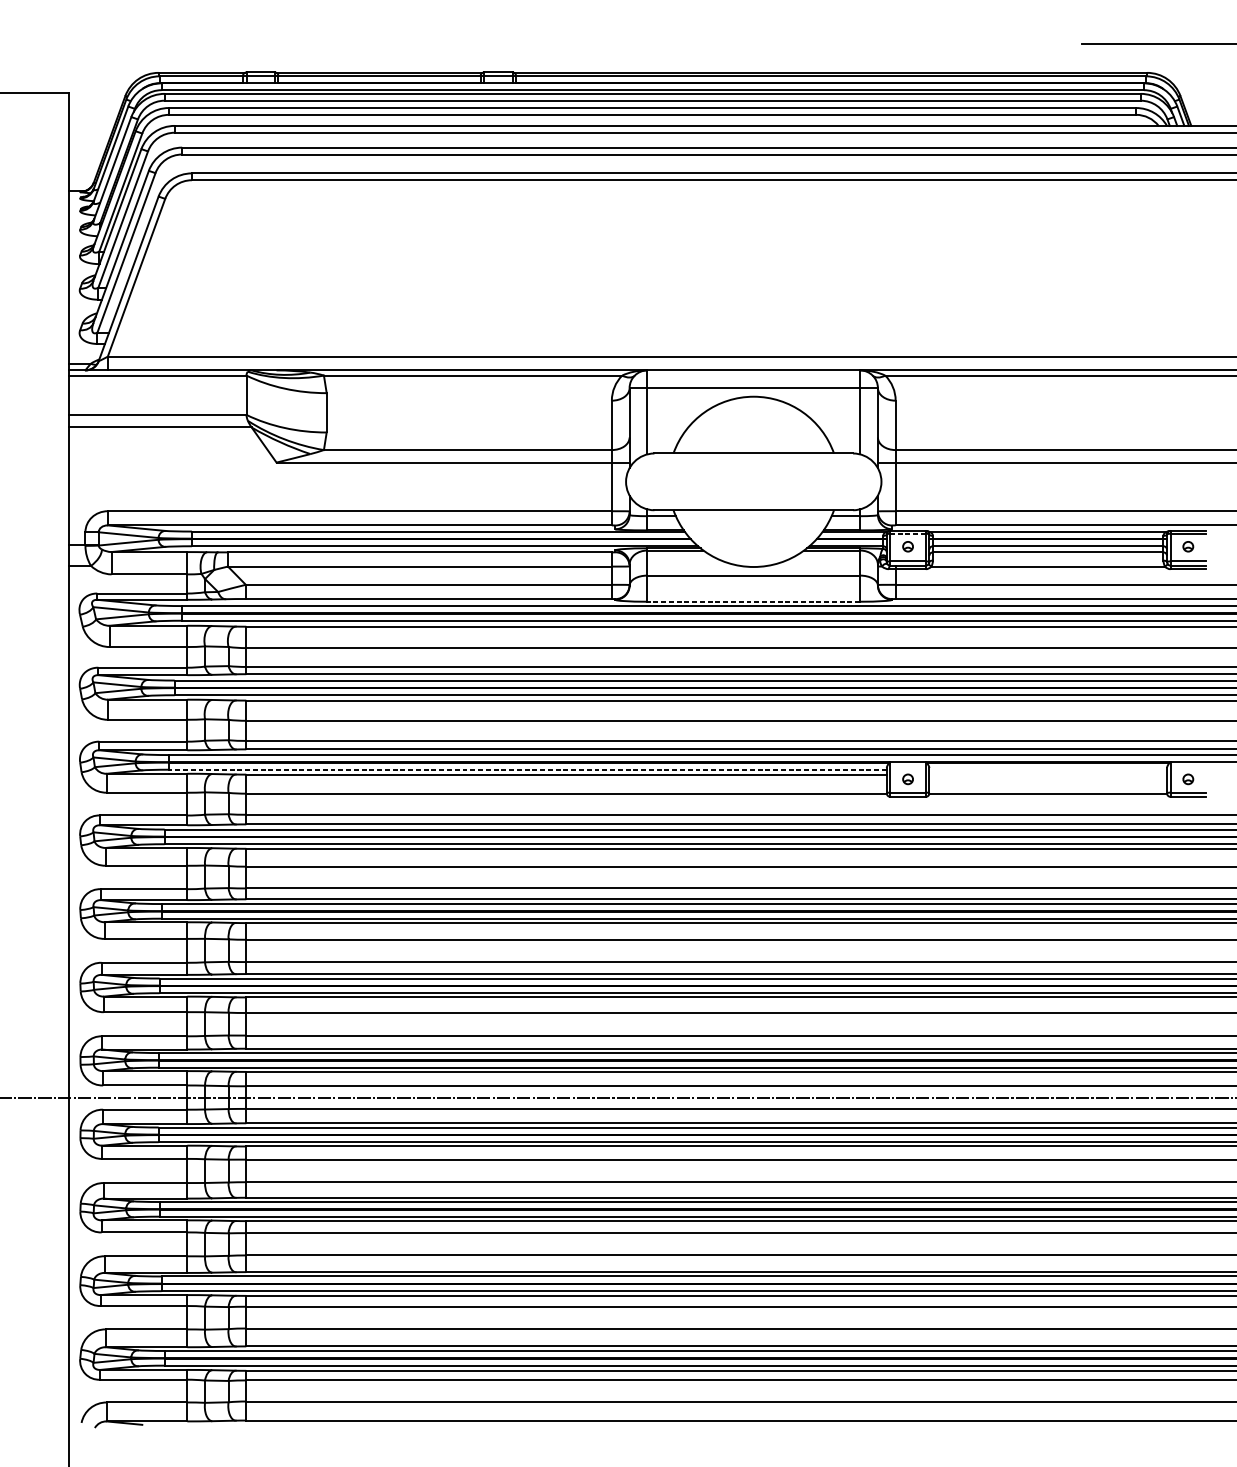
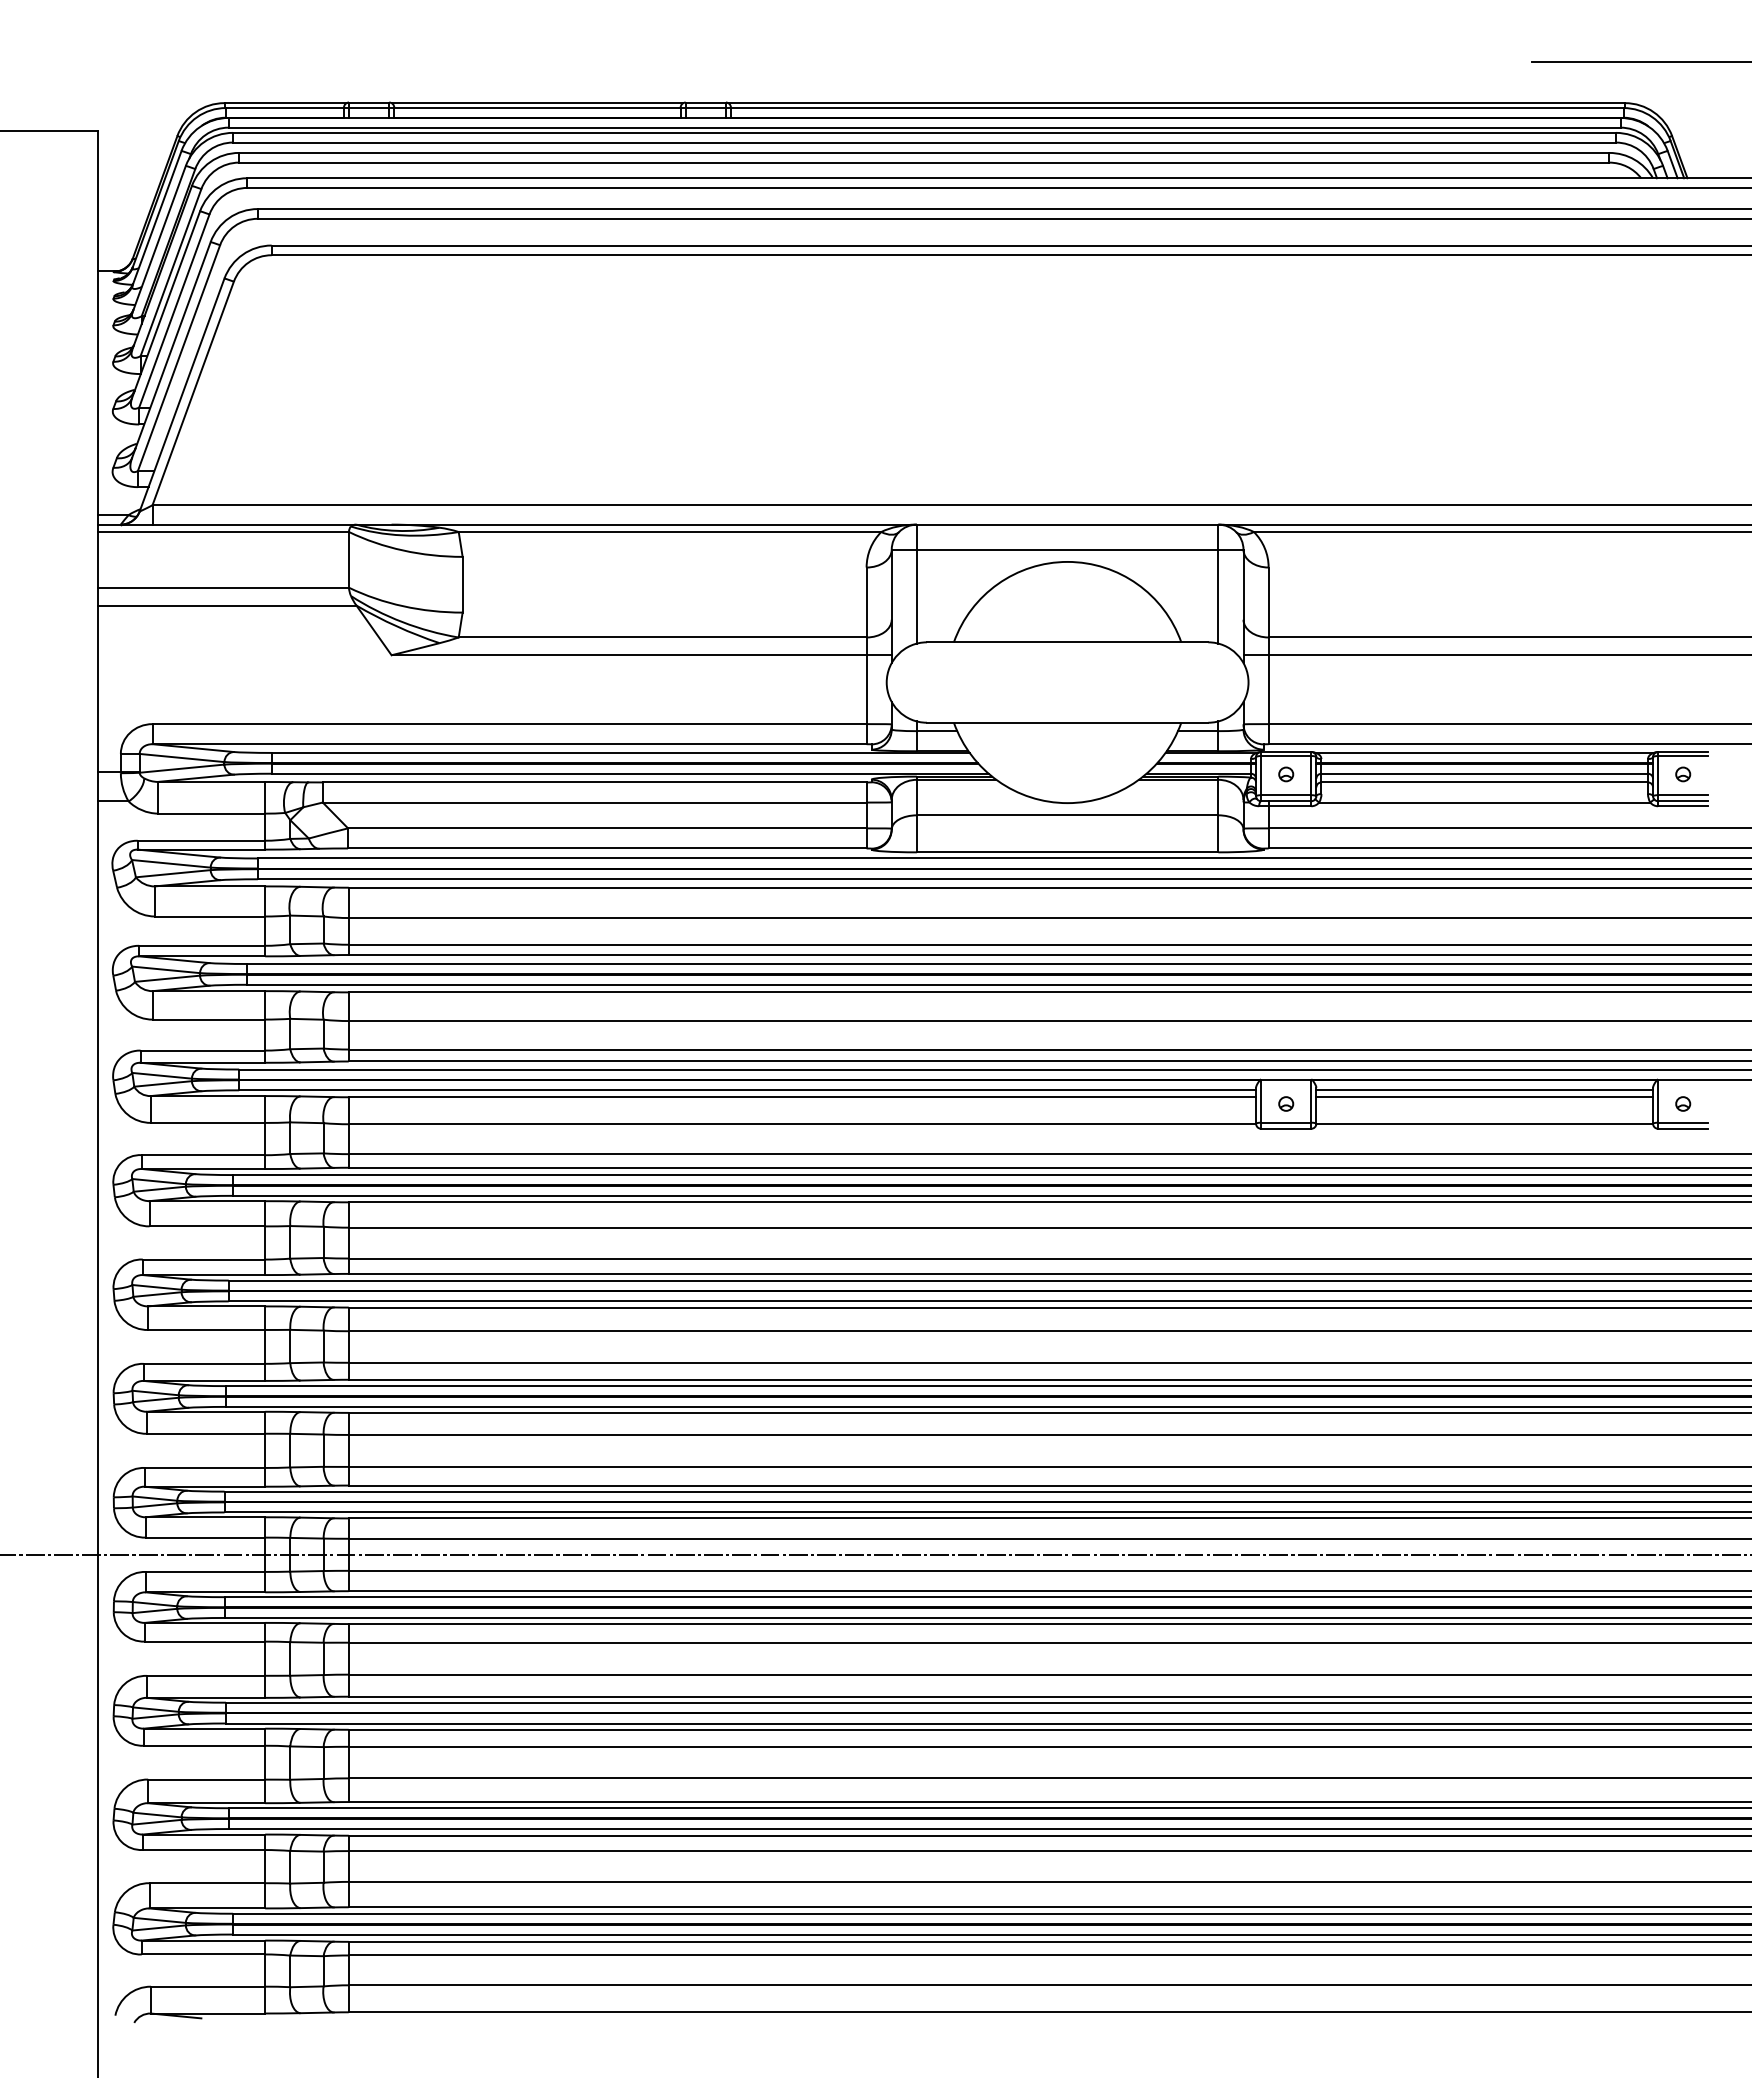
line: (907, 534) -> (1285, 756), dashed -> solid
line: (753, 601) -> (1067, 852), dashed -> solid
line: (527, 769) -> (747, 1090), dashed -> solid
line: (1048, 769) -> (1484, 1090), added
line: (1048, 774) -> (1484, 1097), added

